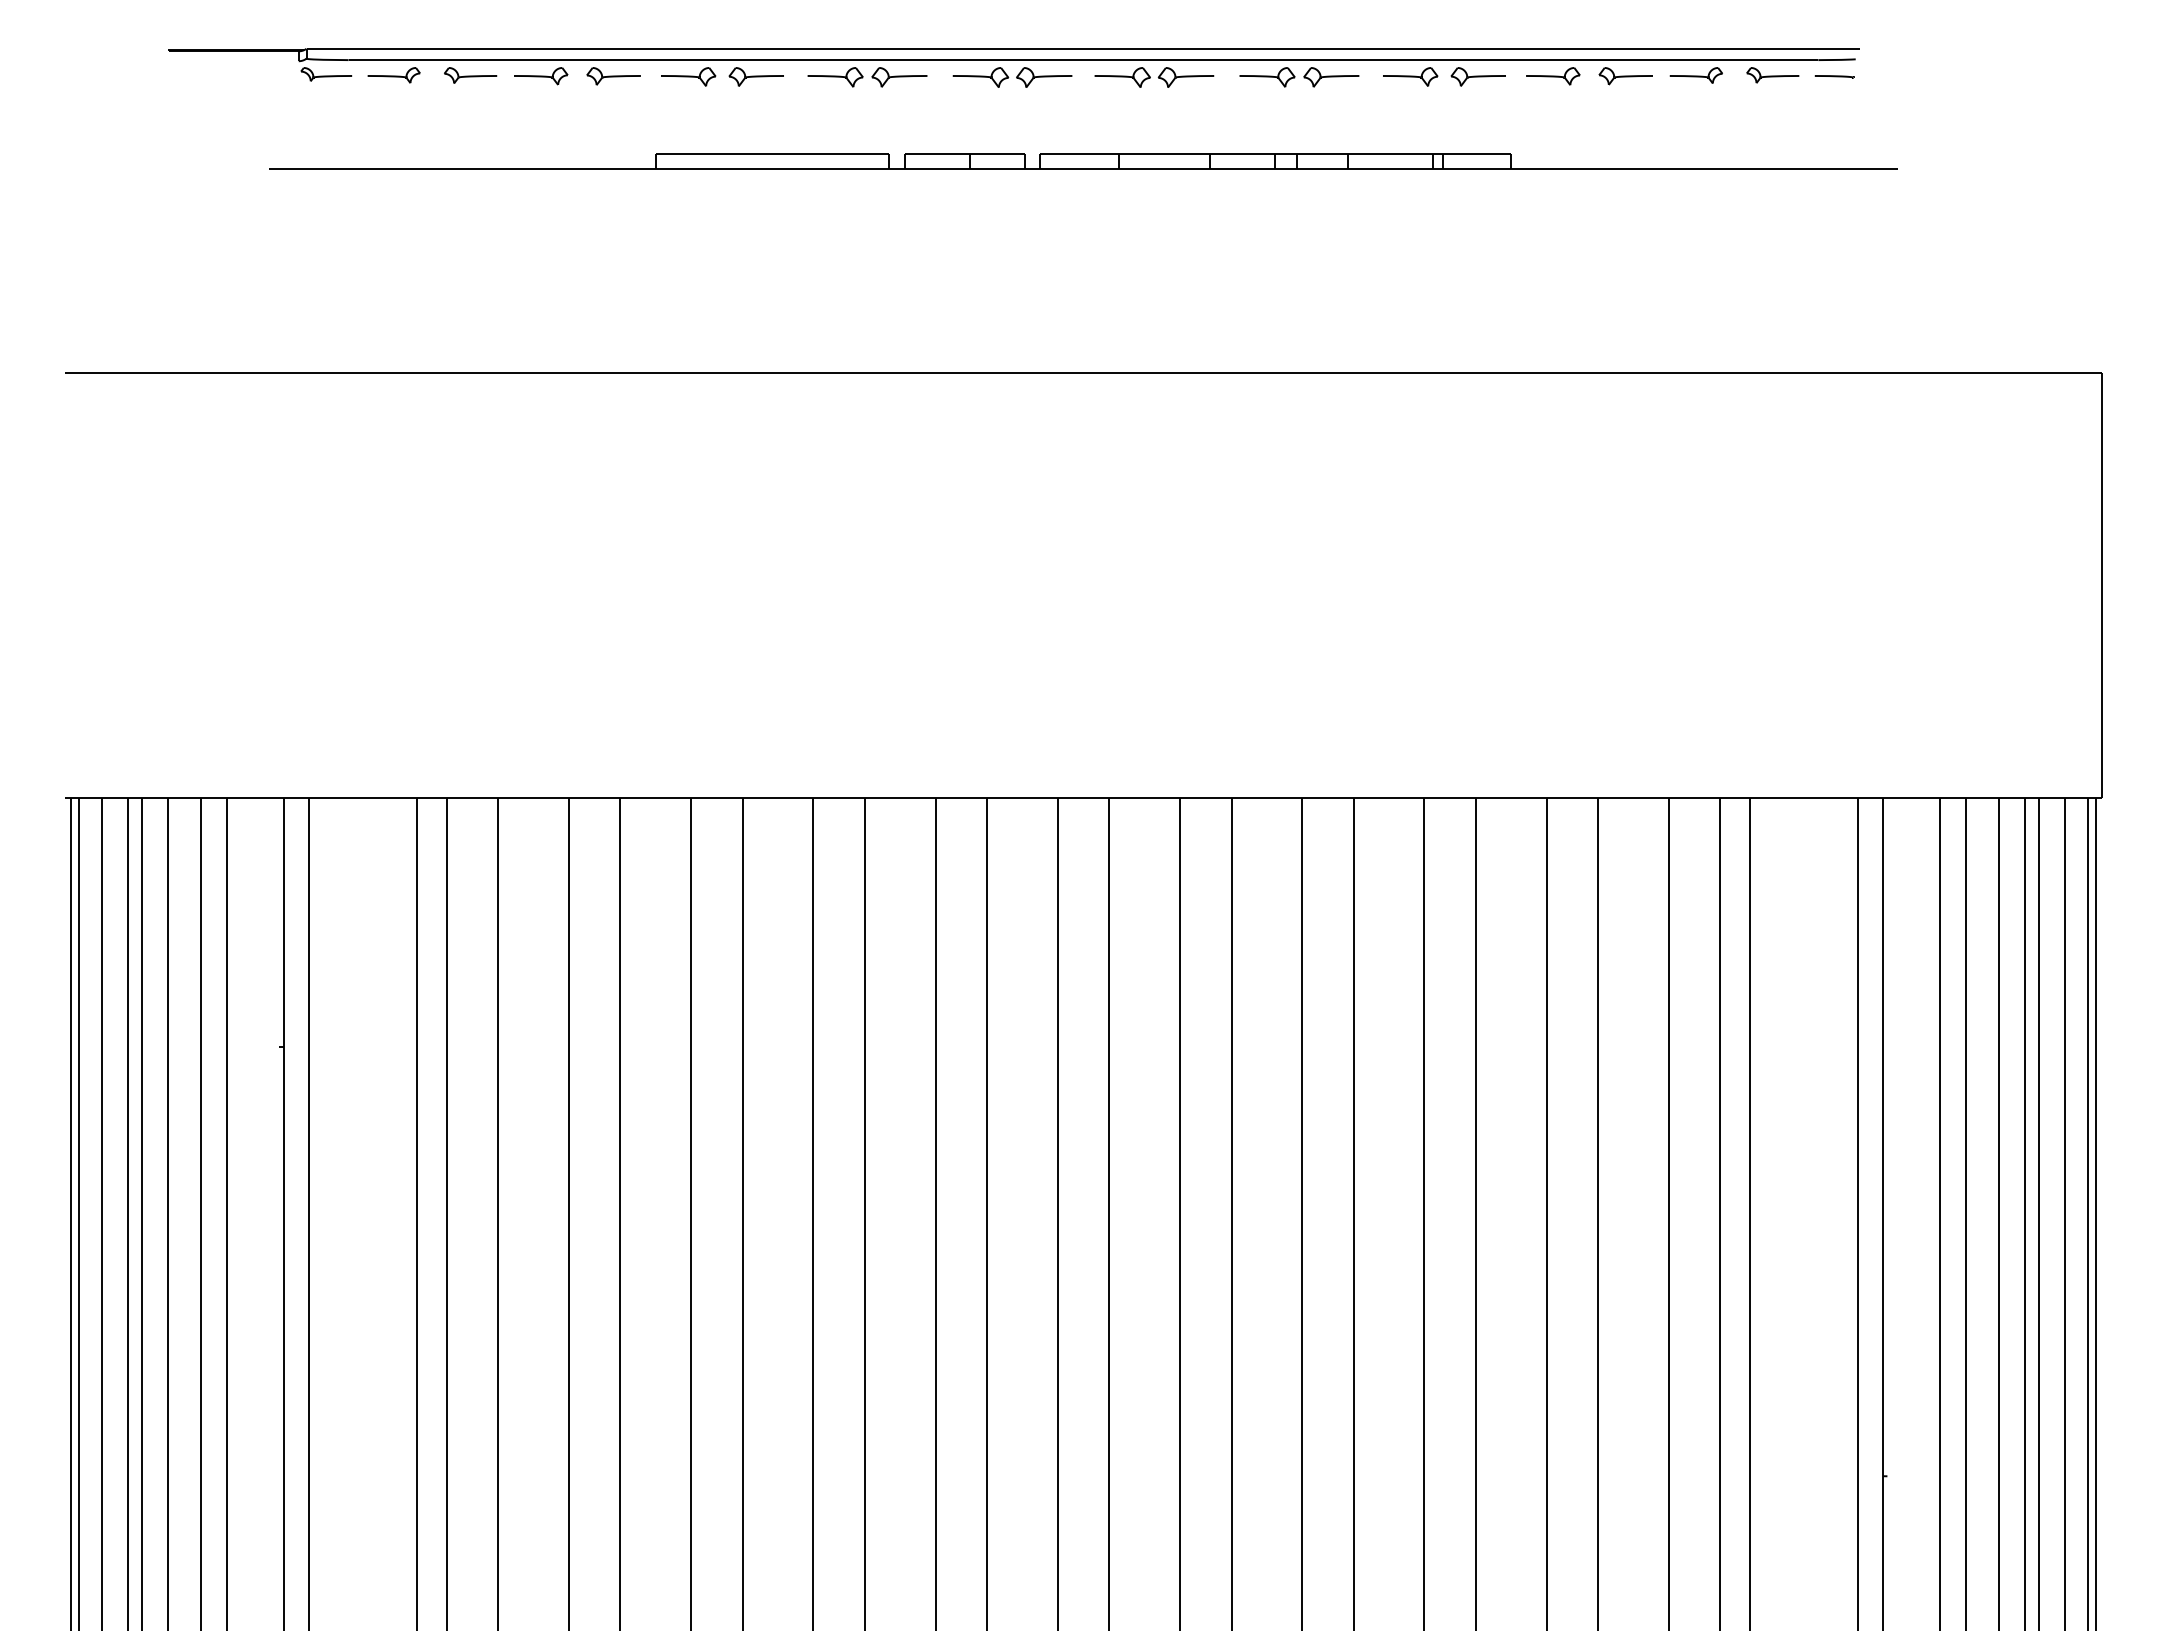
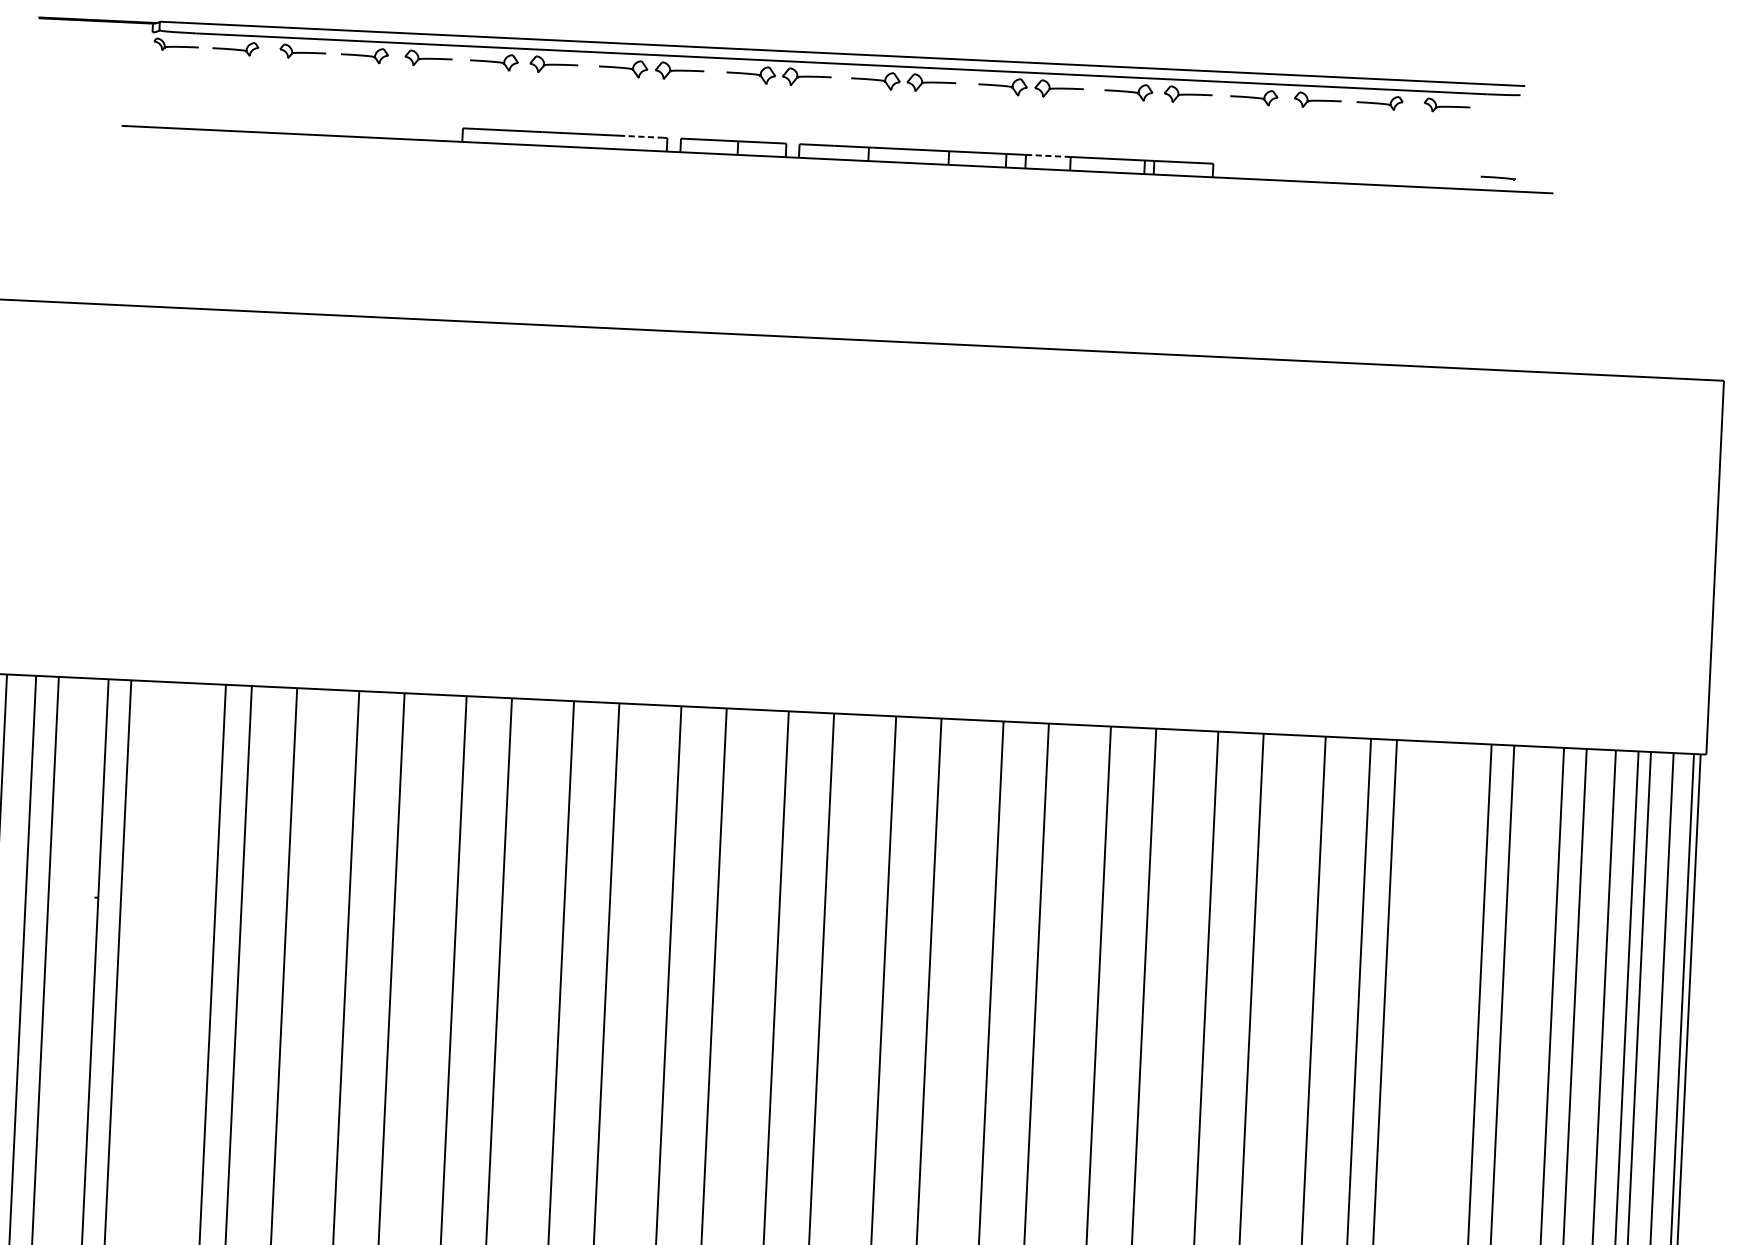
line: (1834, 76) -> (1497, 177), moved
line: (858, 153) -> (640, 136), solid -> dashed
line: (1323, 153) -> (1049, 155), solid -> dashed

